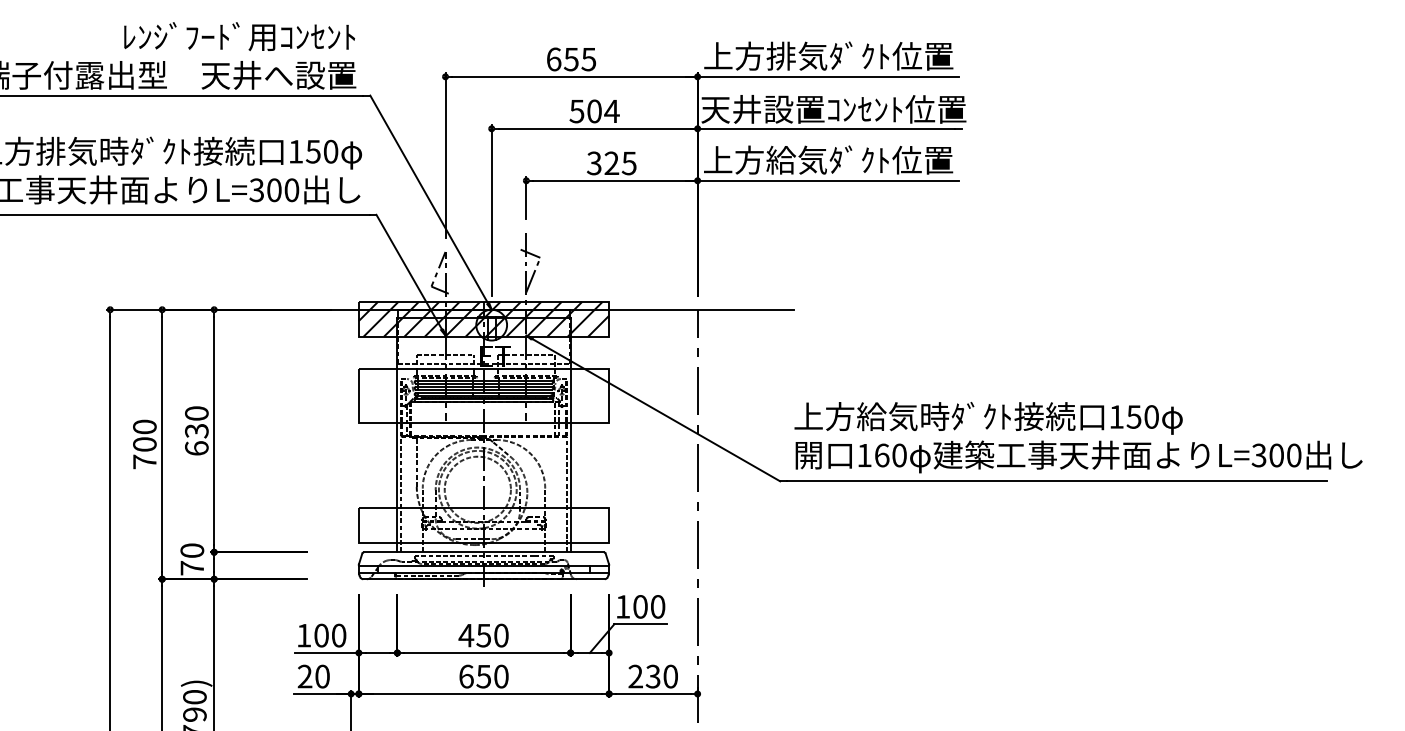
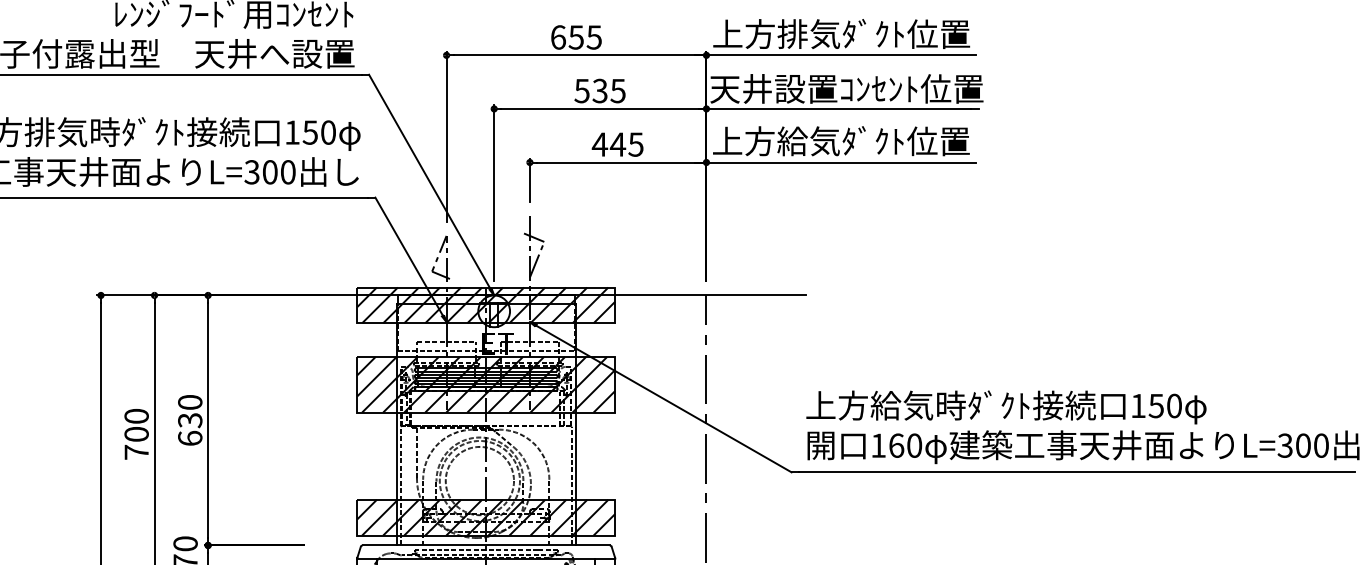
text: (603, 111) -> (609, 91), 504 -> 535
text: (602, 163) -> (608, 144), 325 -> 445
hatch: (483, 396) -> (485, 384), added
hatch: (483, 525) -> (485, 517), added

